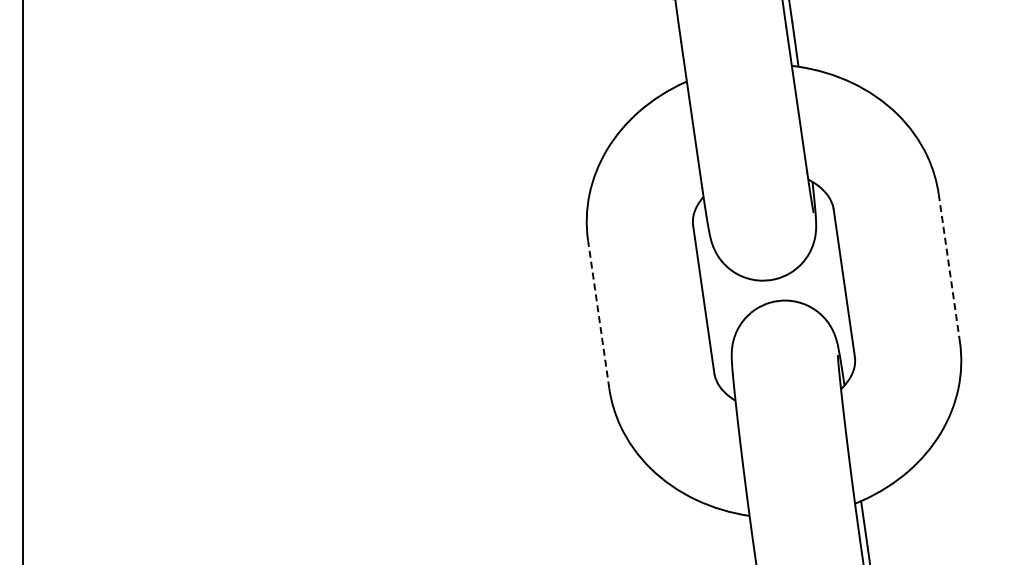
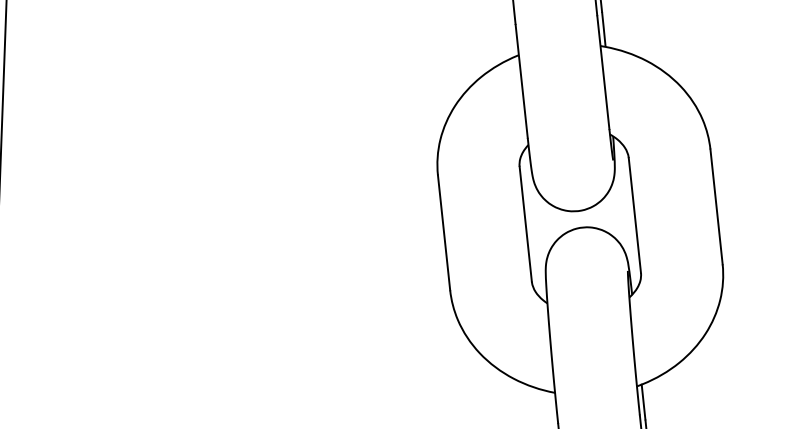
line: (949, 268) -> (716, 207), dashed -> solid
line: (598, 314) -> (443, 232), dashed -> solid

